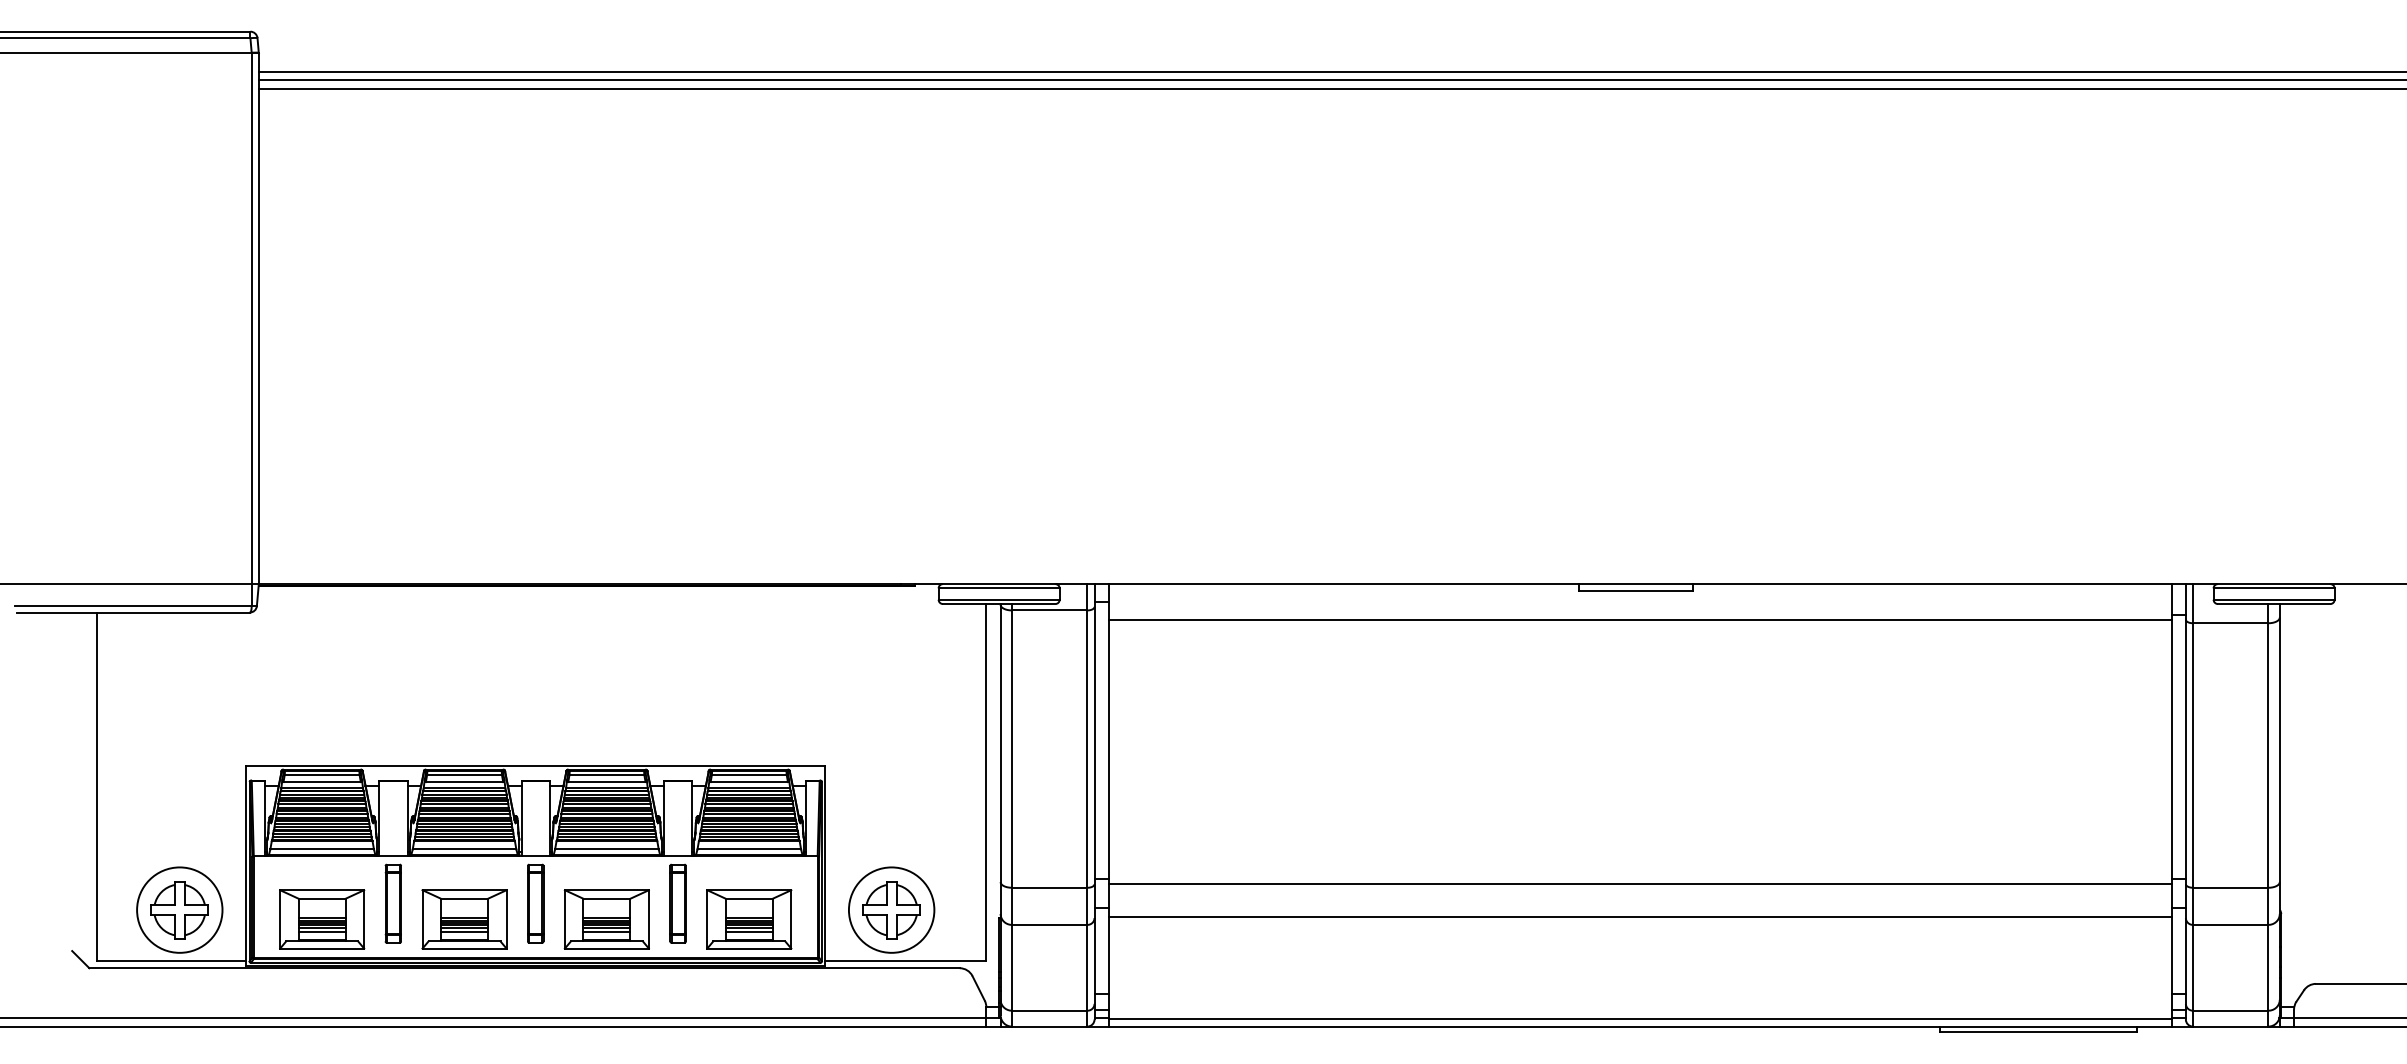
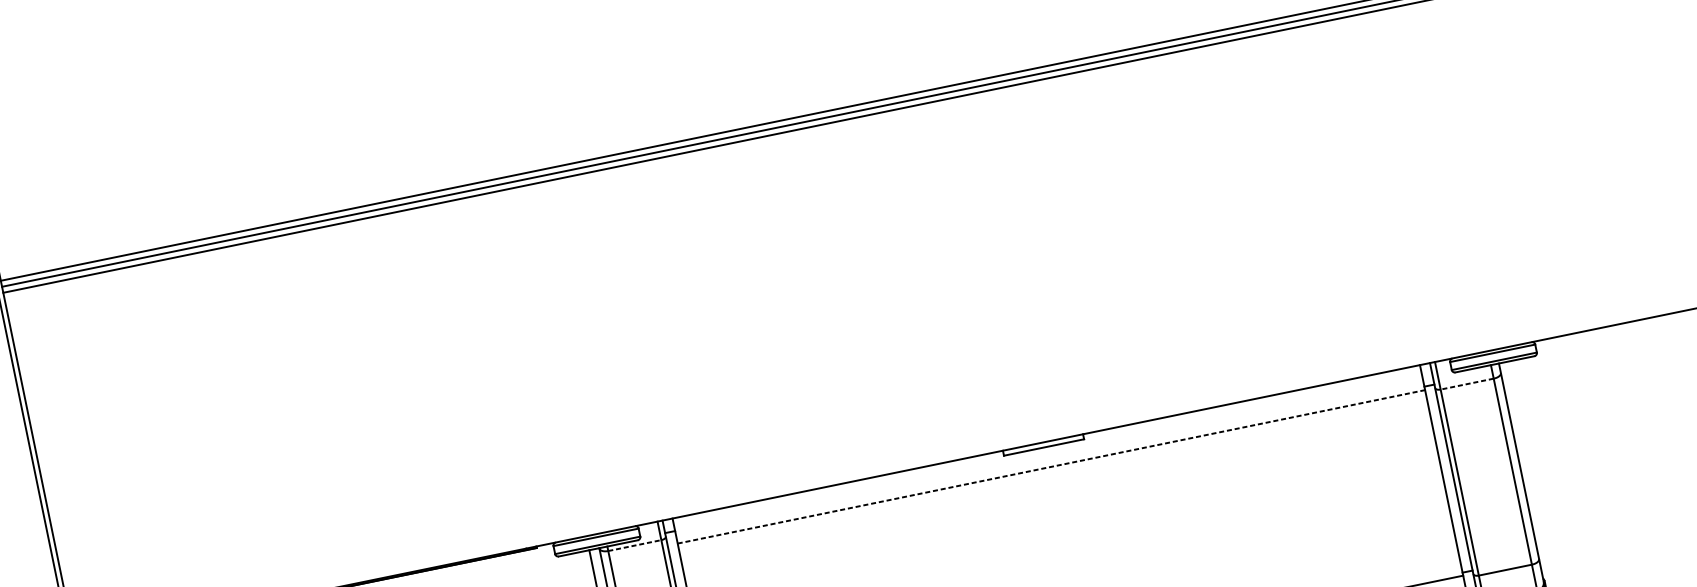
line: (1049, 610) -> (634, 545), solid -> dashed
line: (1640, 619) -> (1051, 466), solid -> dashed
line: (2230, 623) -> (1467, 384), solid -> dashed

